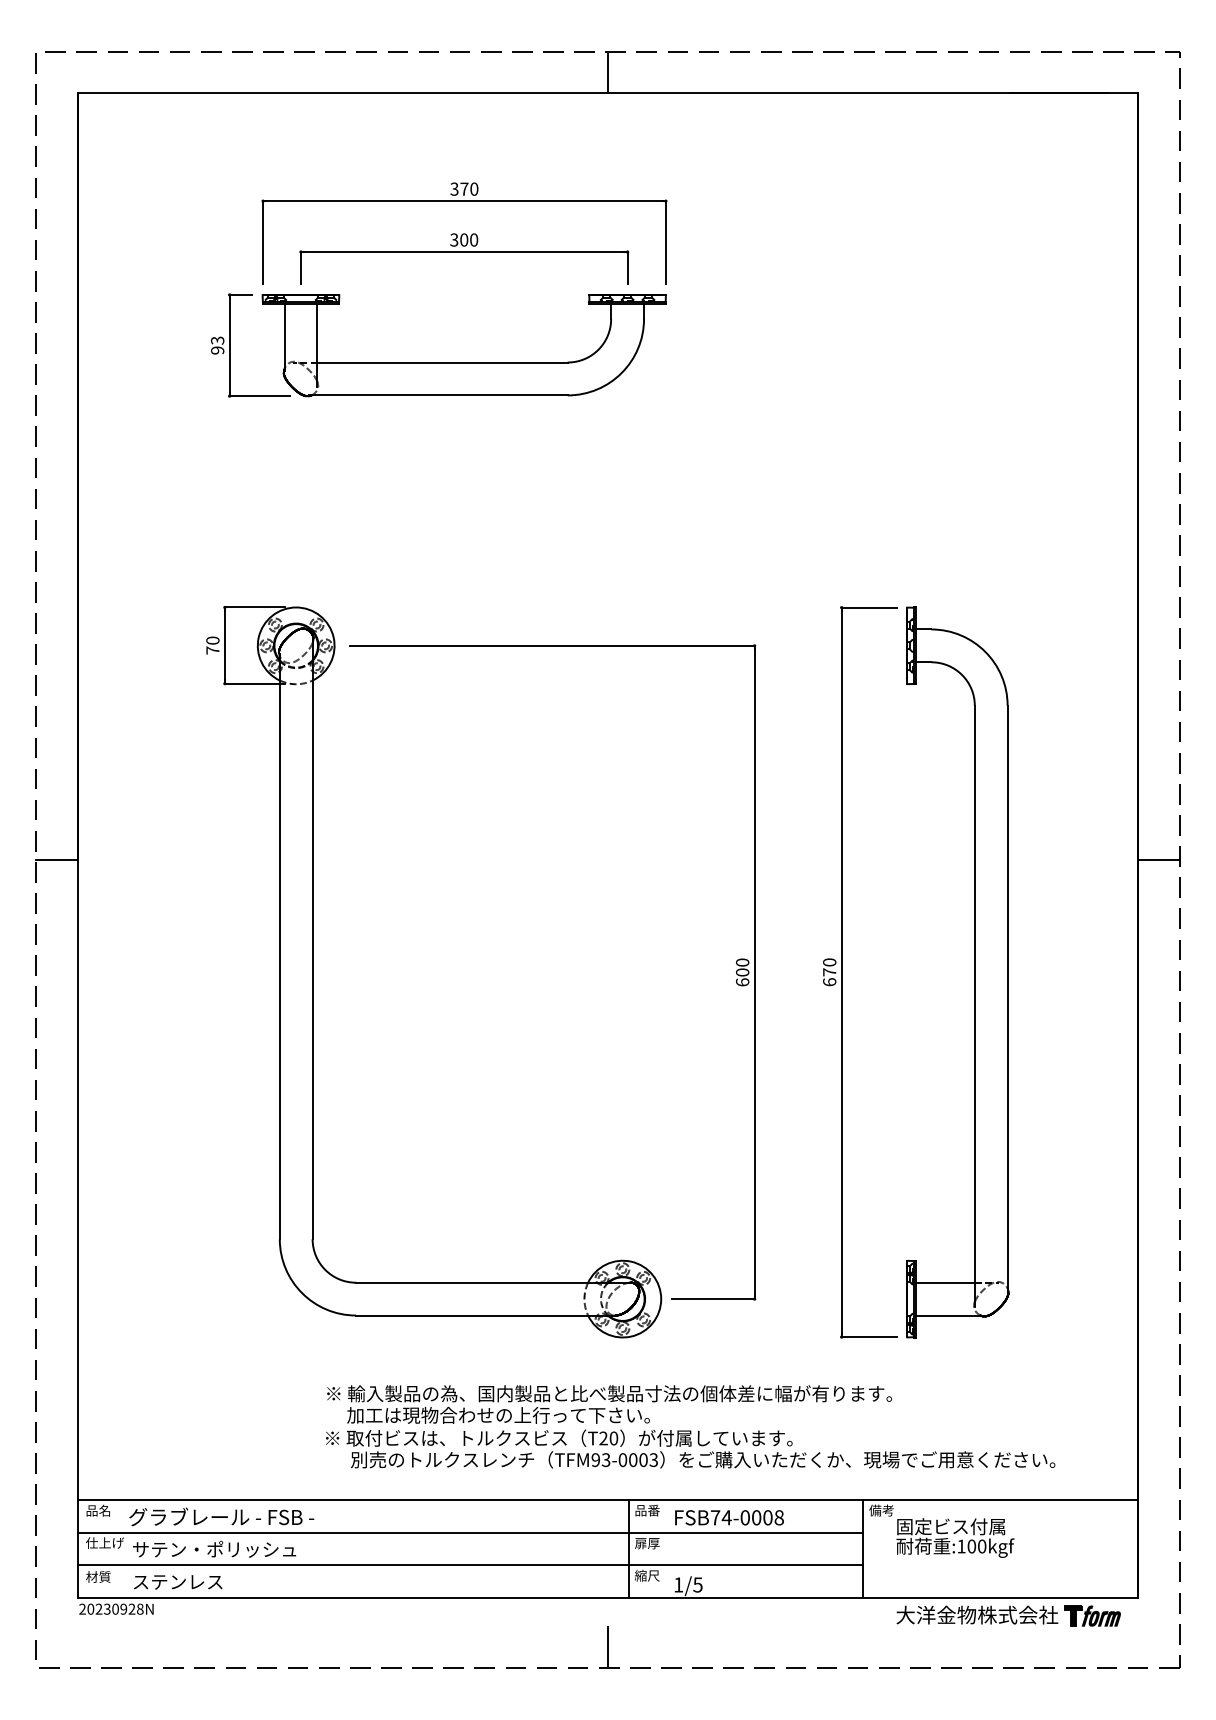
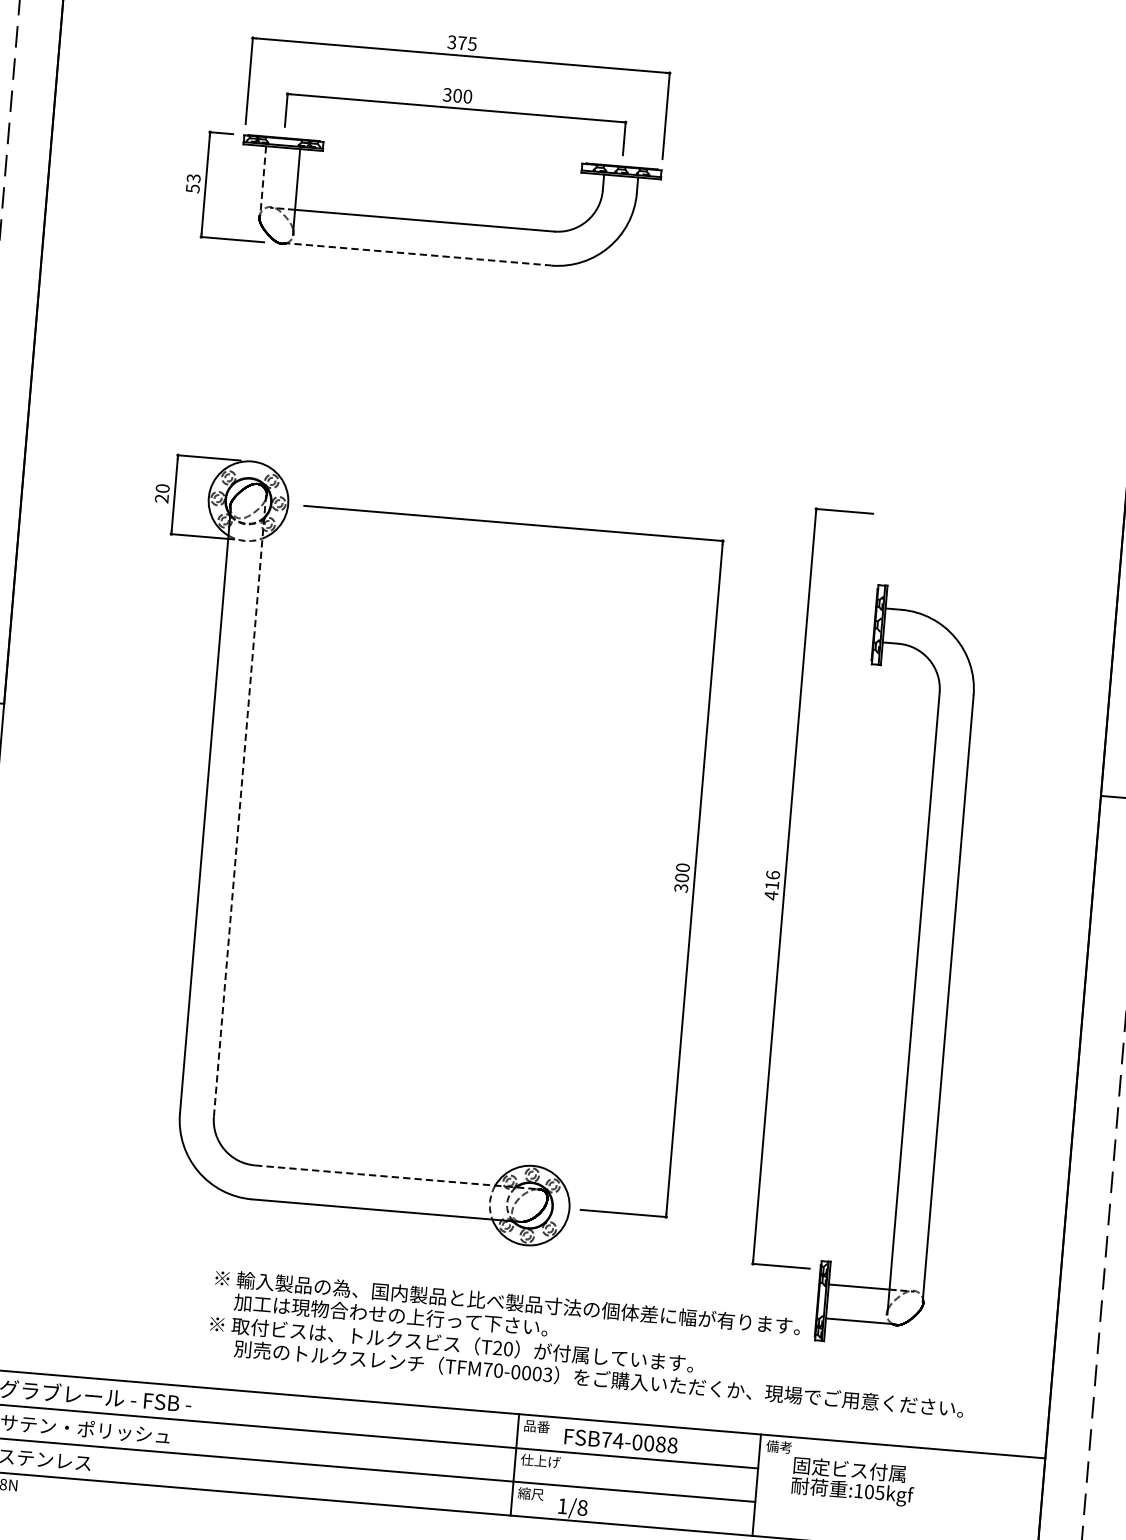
text: (474, 188) -> (472, 43), 370 -> 375
line: (284, 337) -> (263, 181), solid -> dashed
text: (217, 350) -> (192, 188), 93 -> 53
line: (438, 395) -> (417, 254), solid -> dashed
text: (212, 650) -> (161, 498), 70 -> 20
line: (312, 938) -> (239, 805), solid -> dashed
text: (829, 972) -> (772, 885), 670 -> 416
part: (974, 972) -> (916, 968), moved
text: (742, 982) -> (681, 888), 600 -> 300
line: (493, 1282) -> (397, 1177), solid -> dashed
text: (600, 1460) -> (492, 1370), TFM93-0003 -> TFM70-0003
text: (767, 1517) -> (660, 1444), FSB74-0008 -> FSB74-0088
text: (653, 1543) -> (540, 1461), 扉厚 -> 仕上げ
text: (981, 1546) -> (879, 1492), :100kgf -> :105kgf
text: (697, 1584) -> (582, 1507), 1/5 -> 1/8

